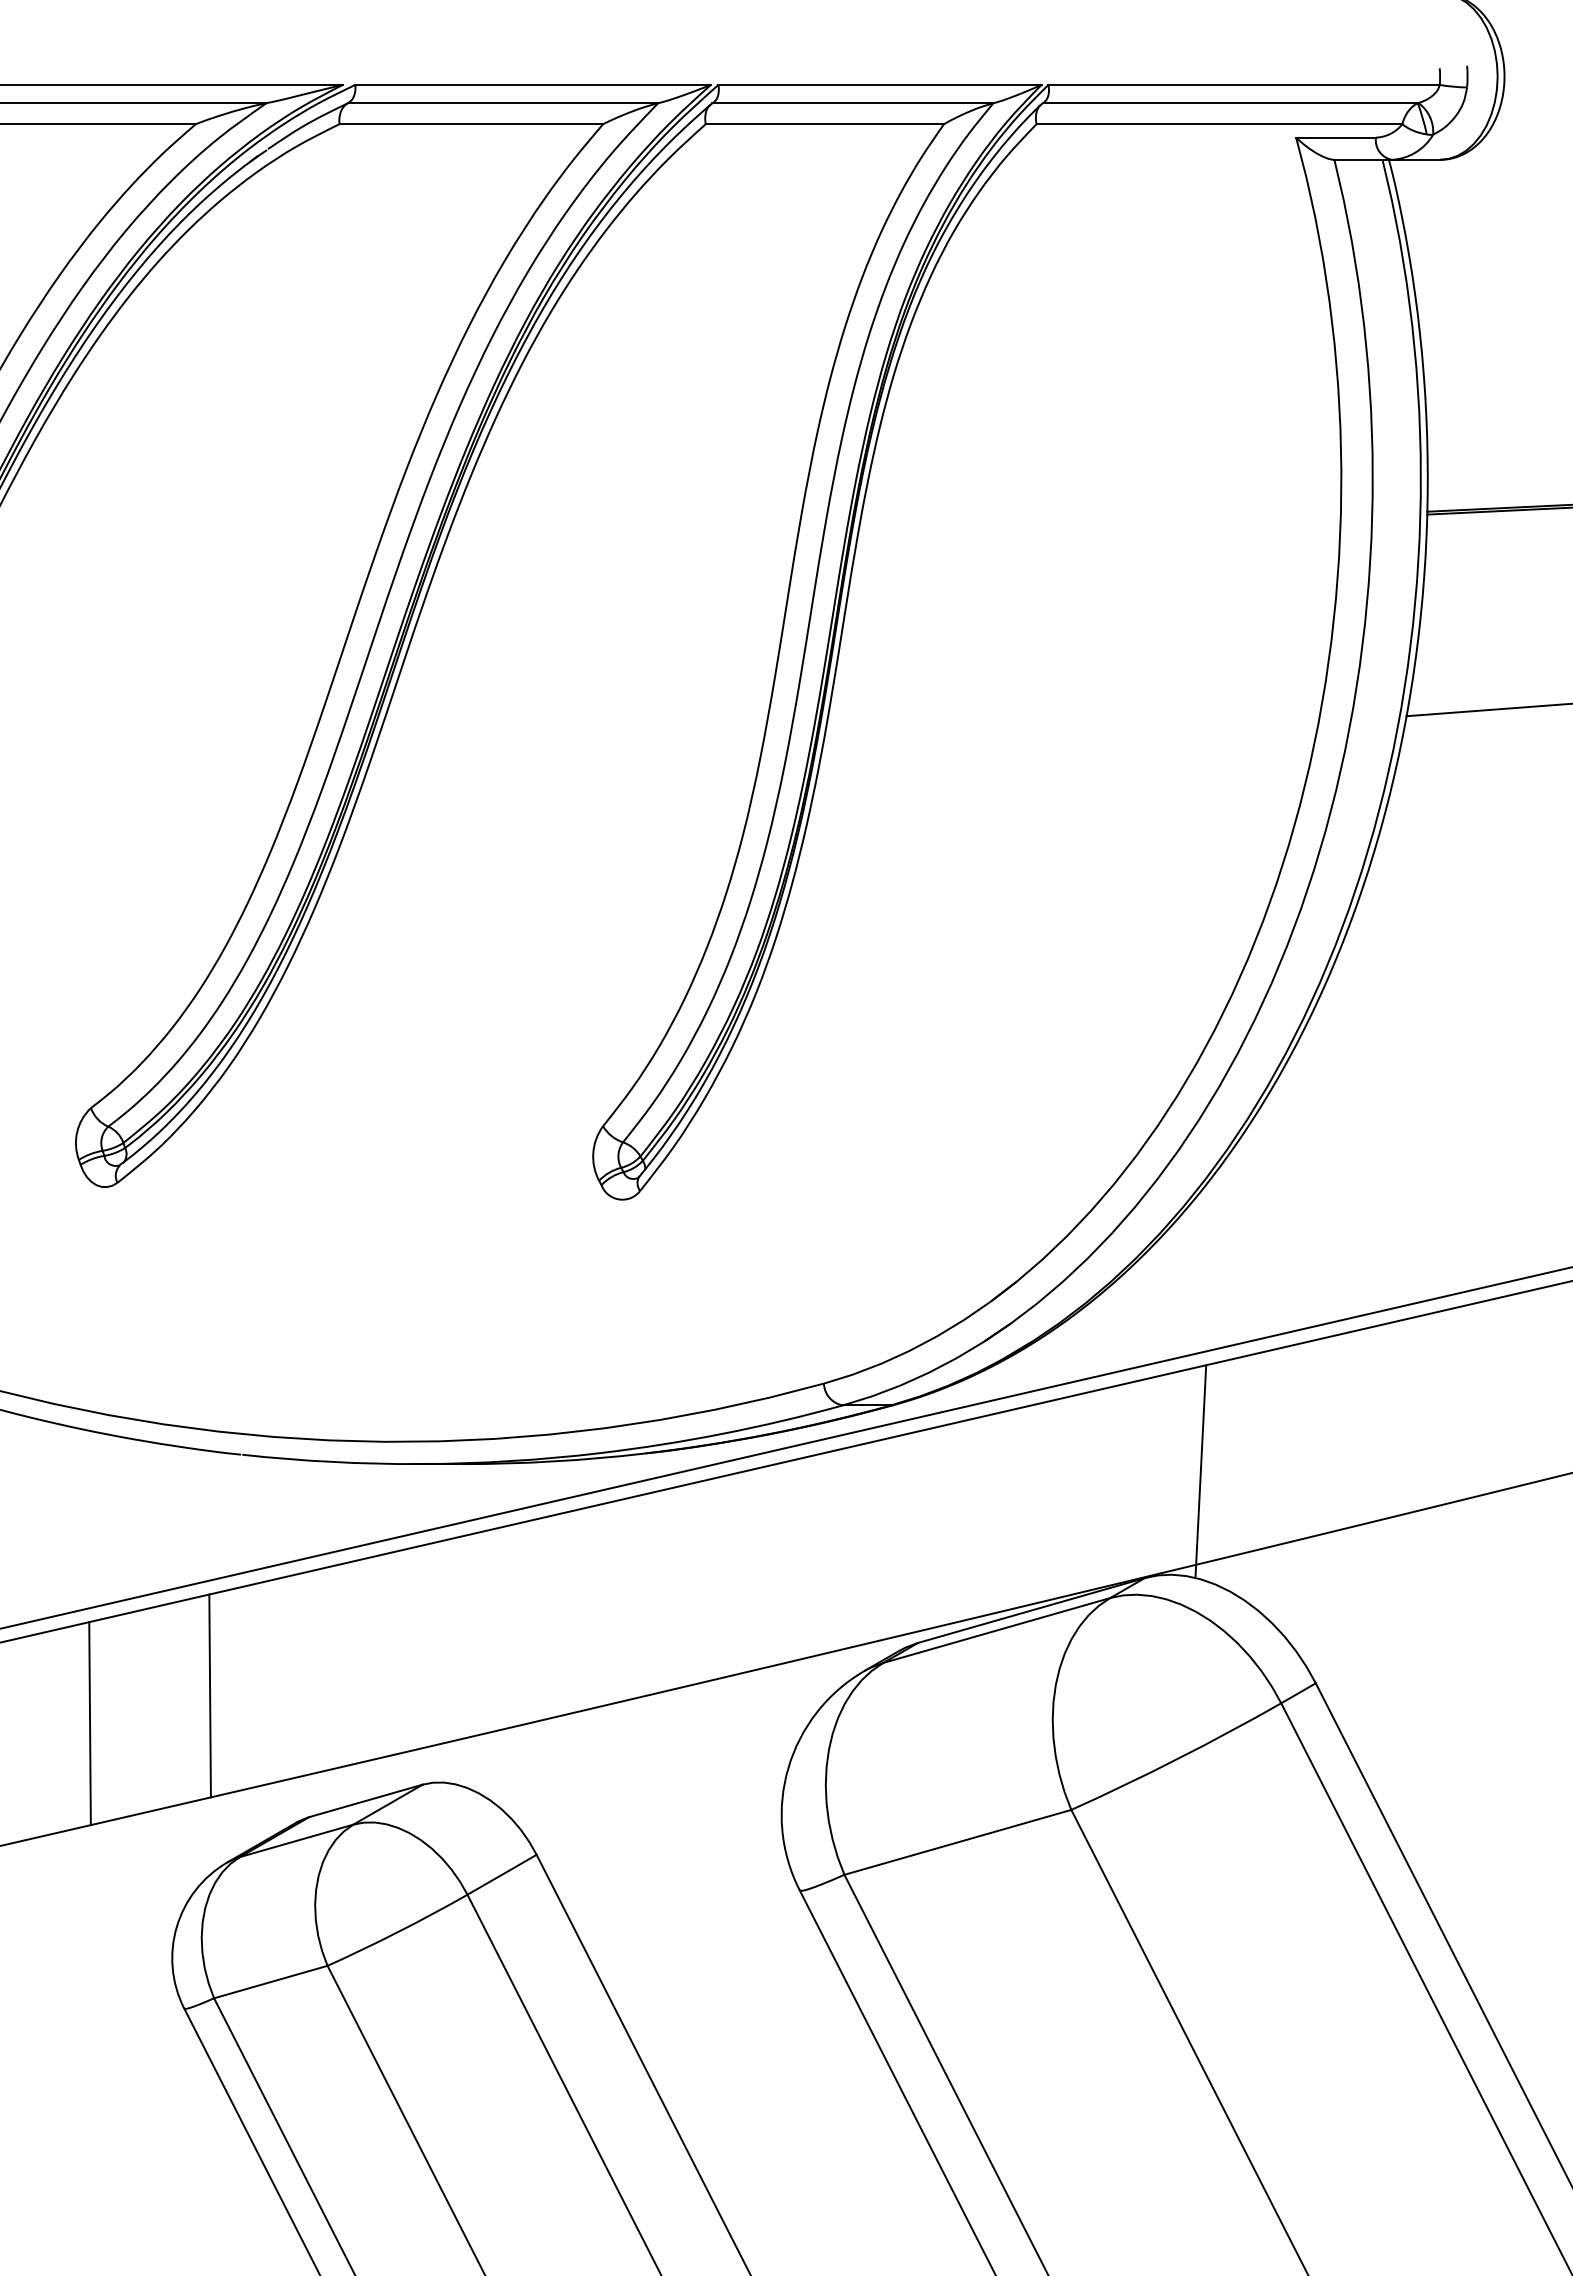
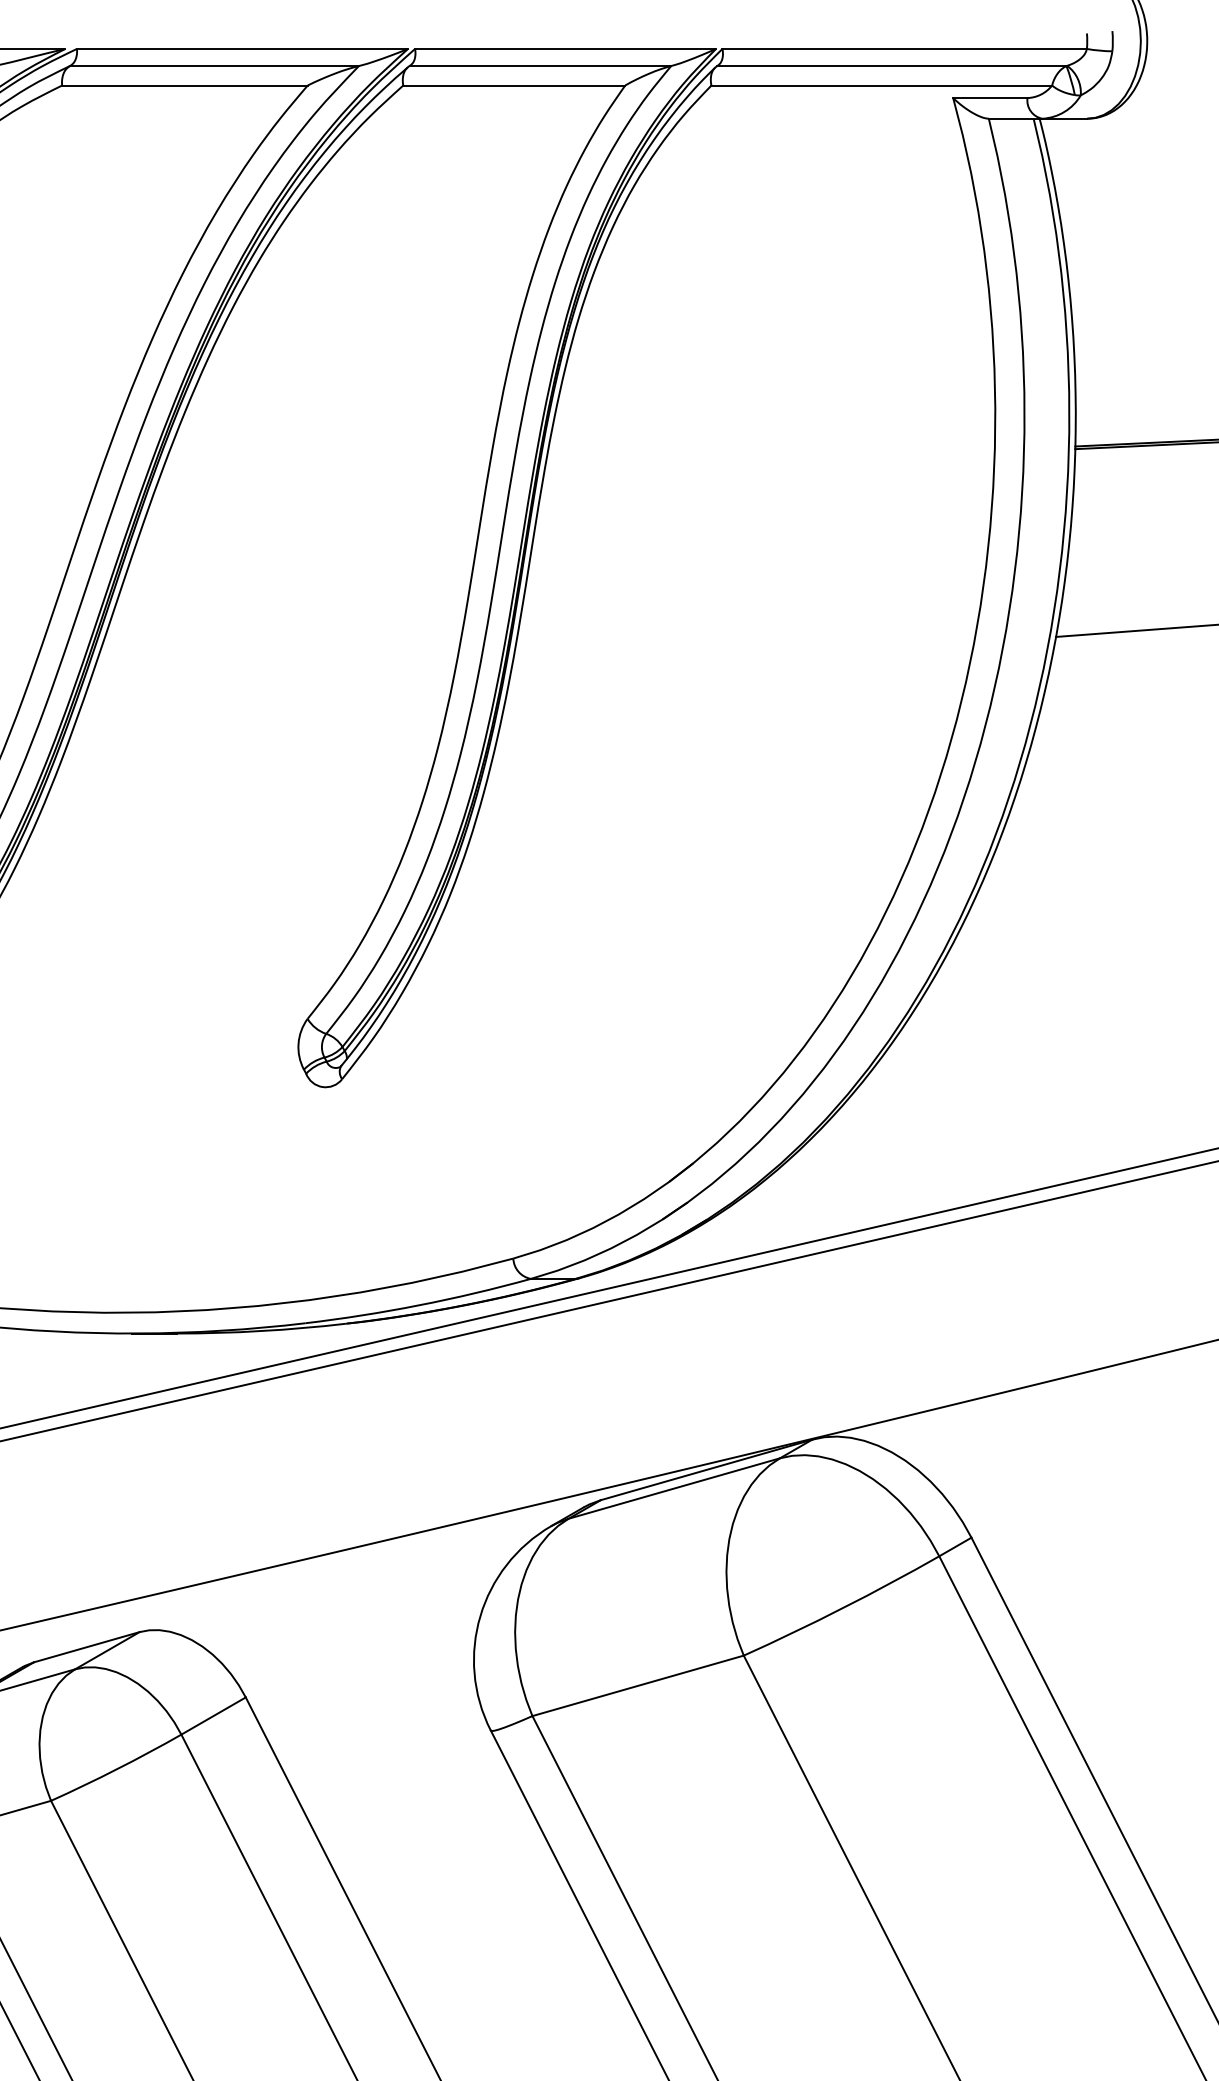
line: (1200, 1471) -> (864, 1340), removed

